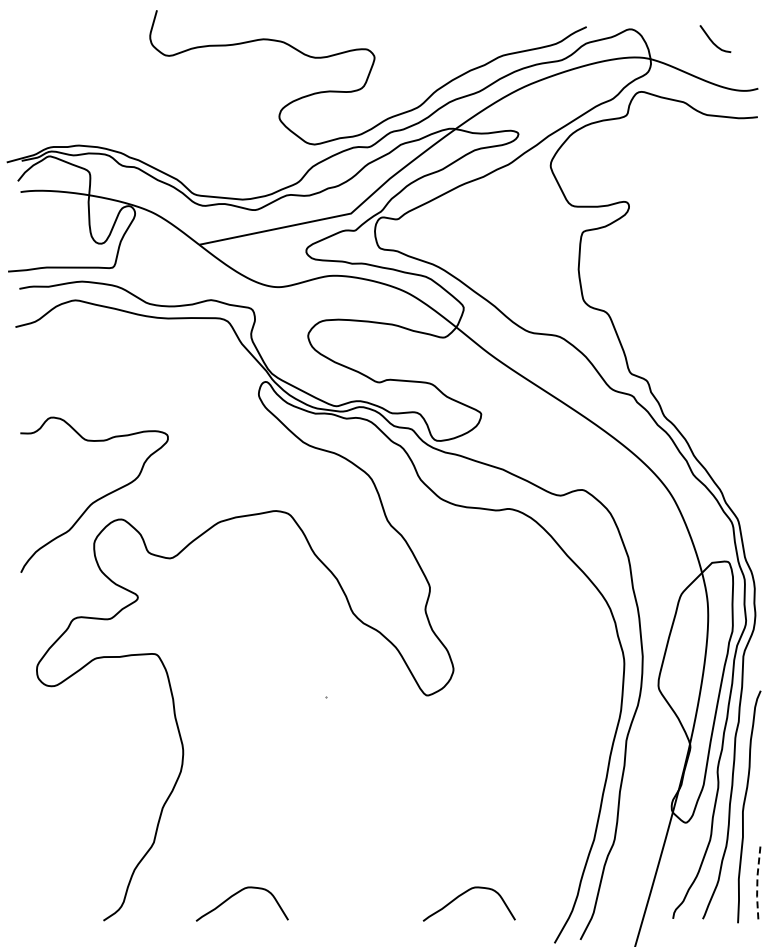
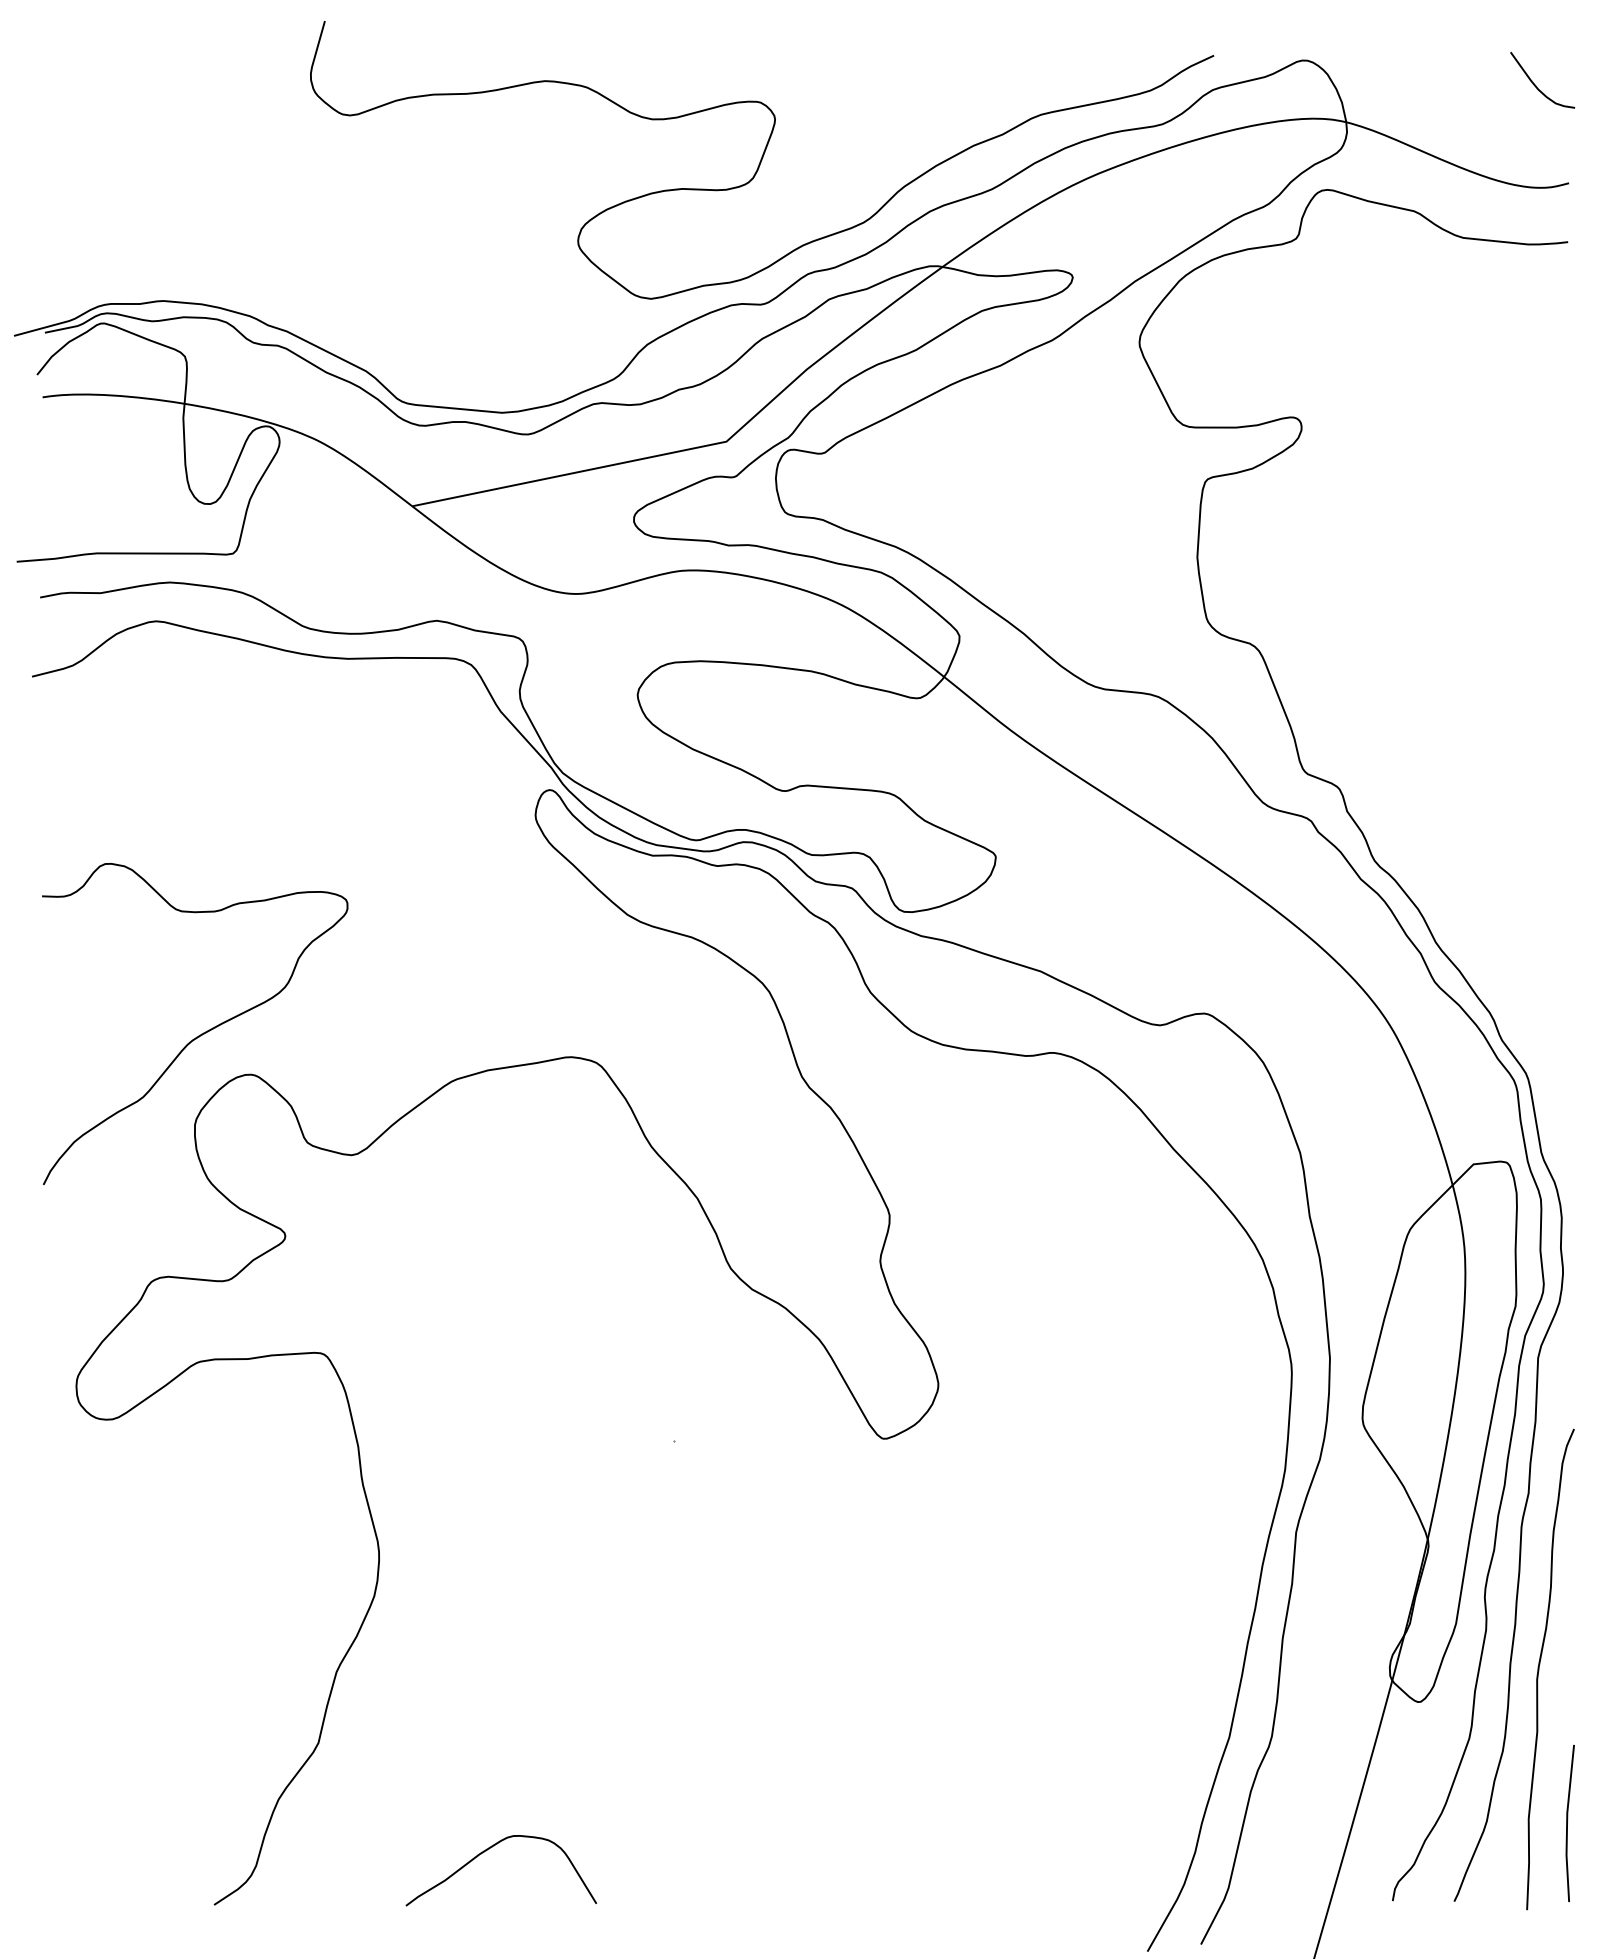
curve: (712, 40) -> (1536, 83), moved
line: (757, 881) -> (1567, 1823), dashed -> solid
curve: (462, 895) -> (956, 1852), removed

